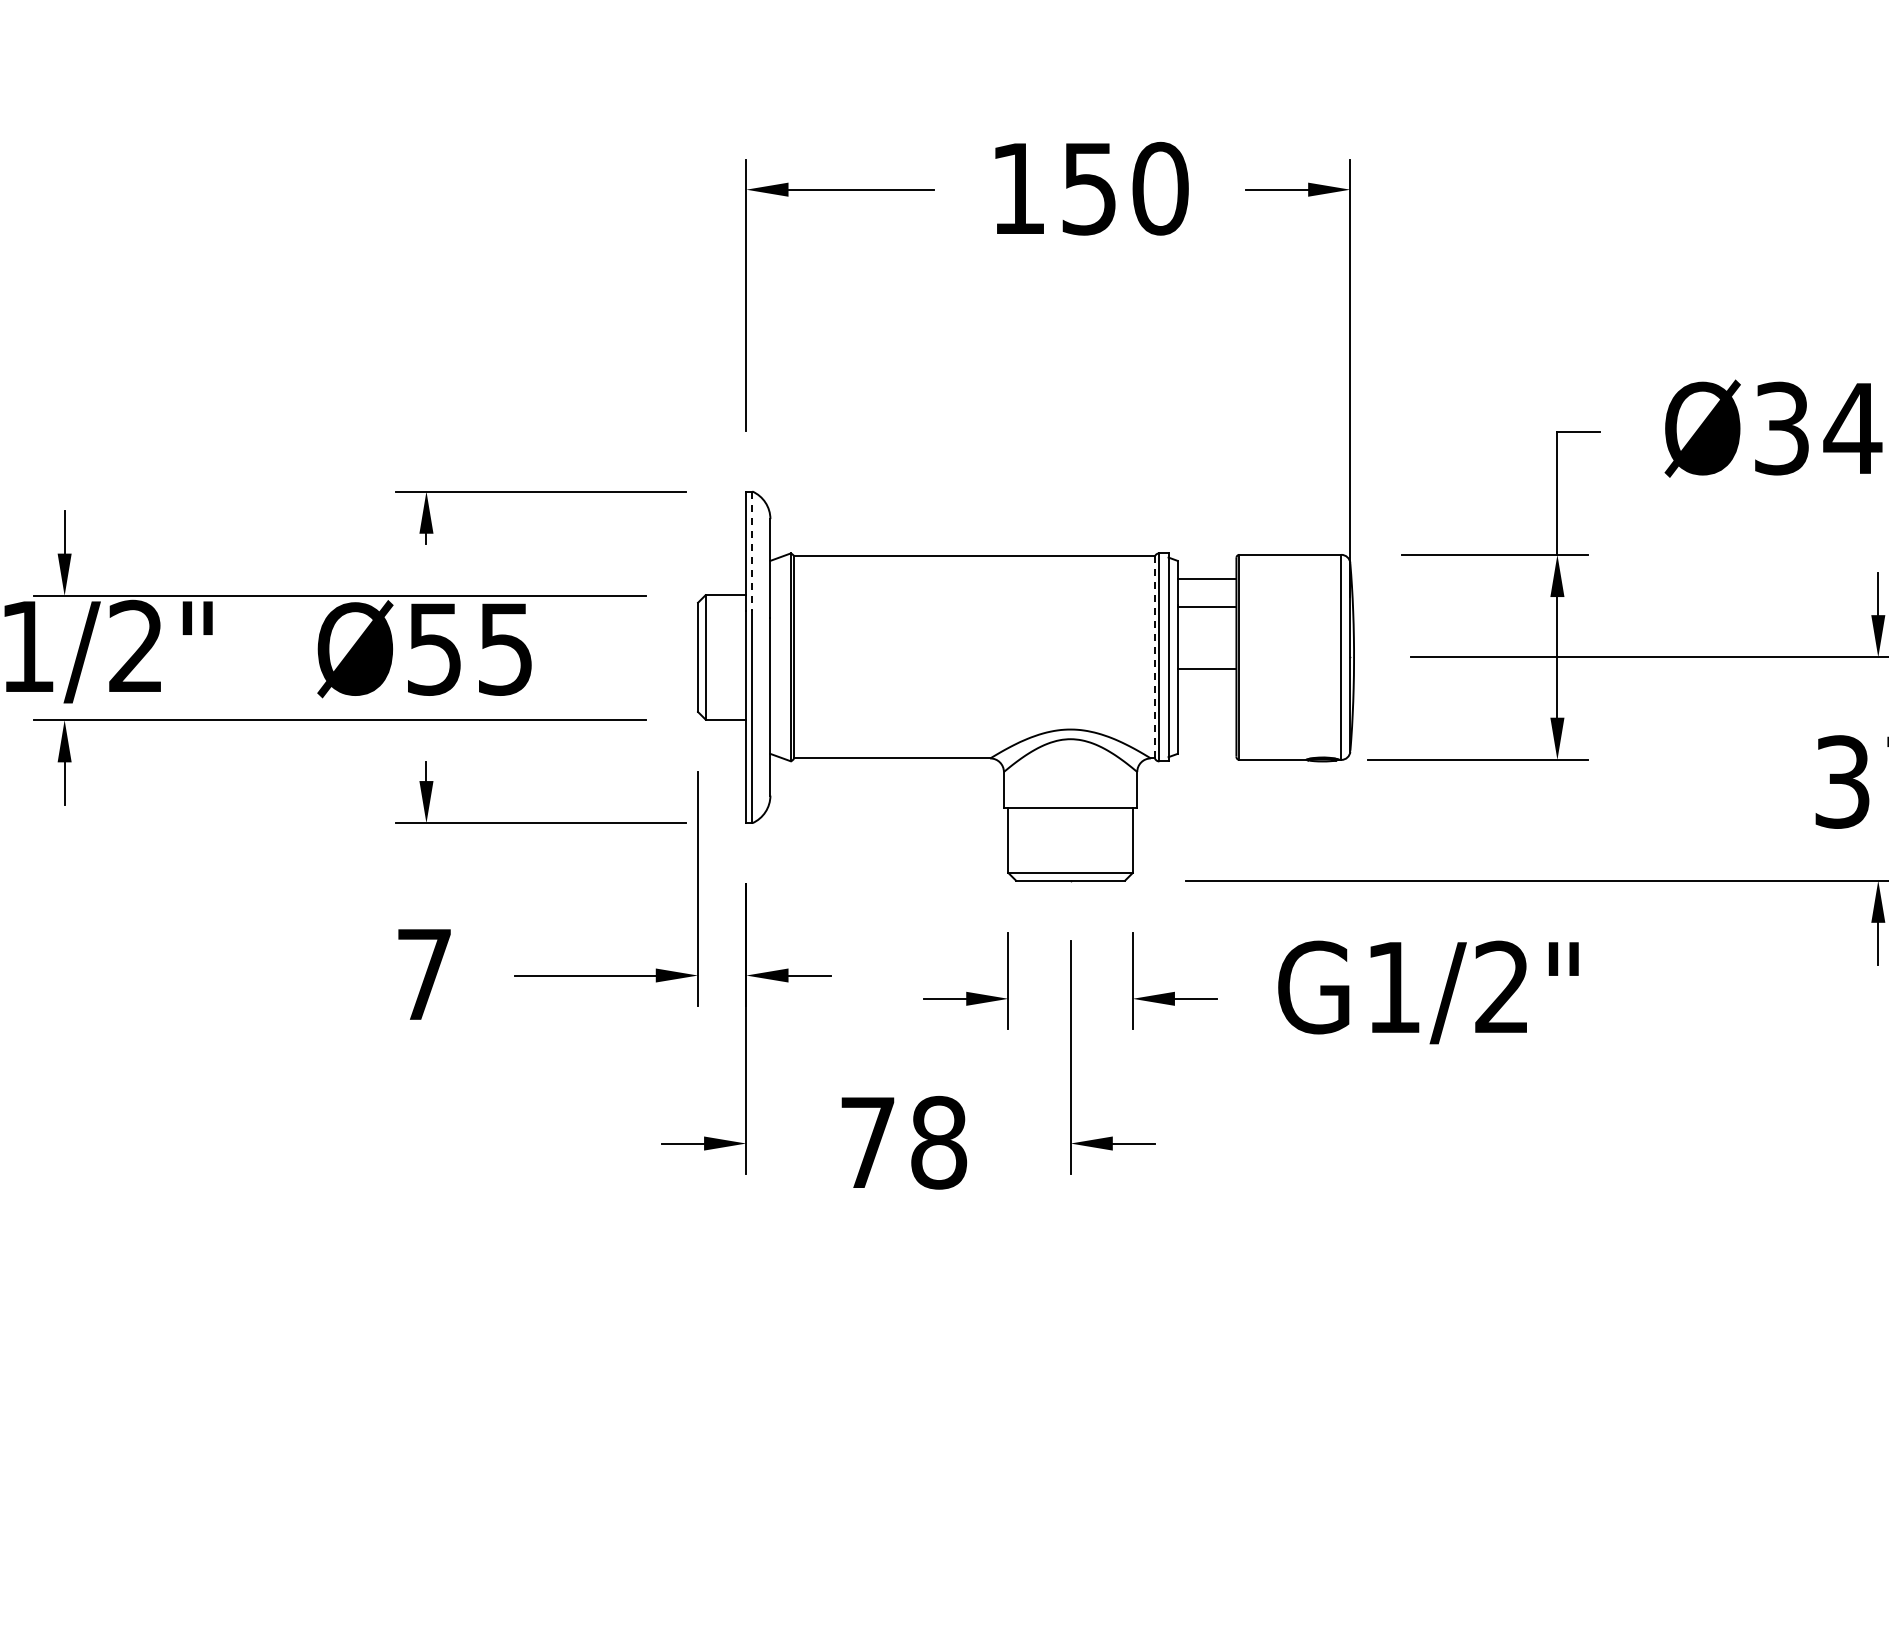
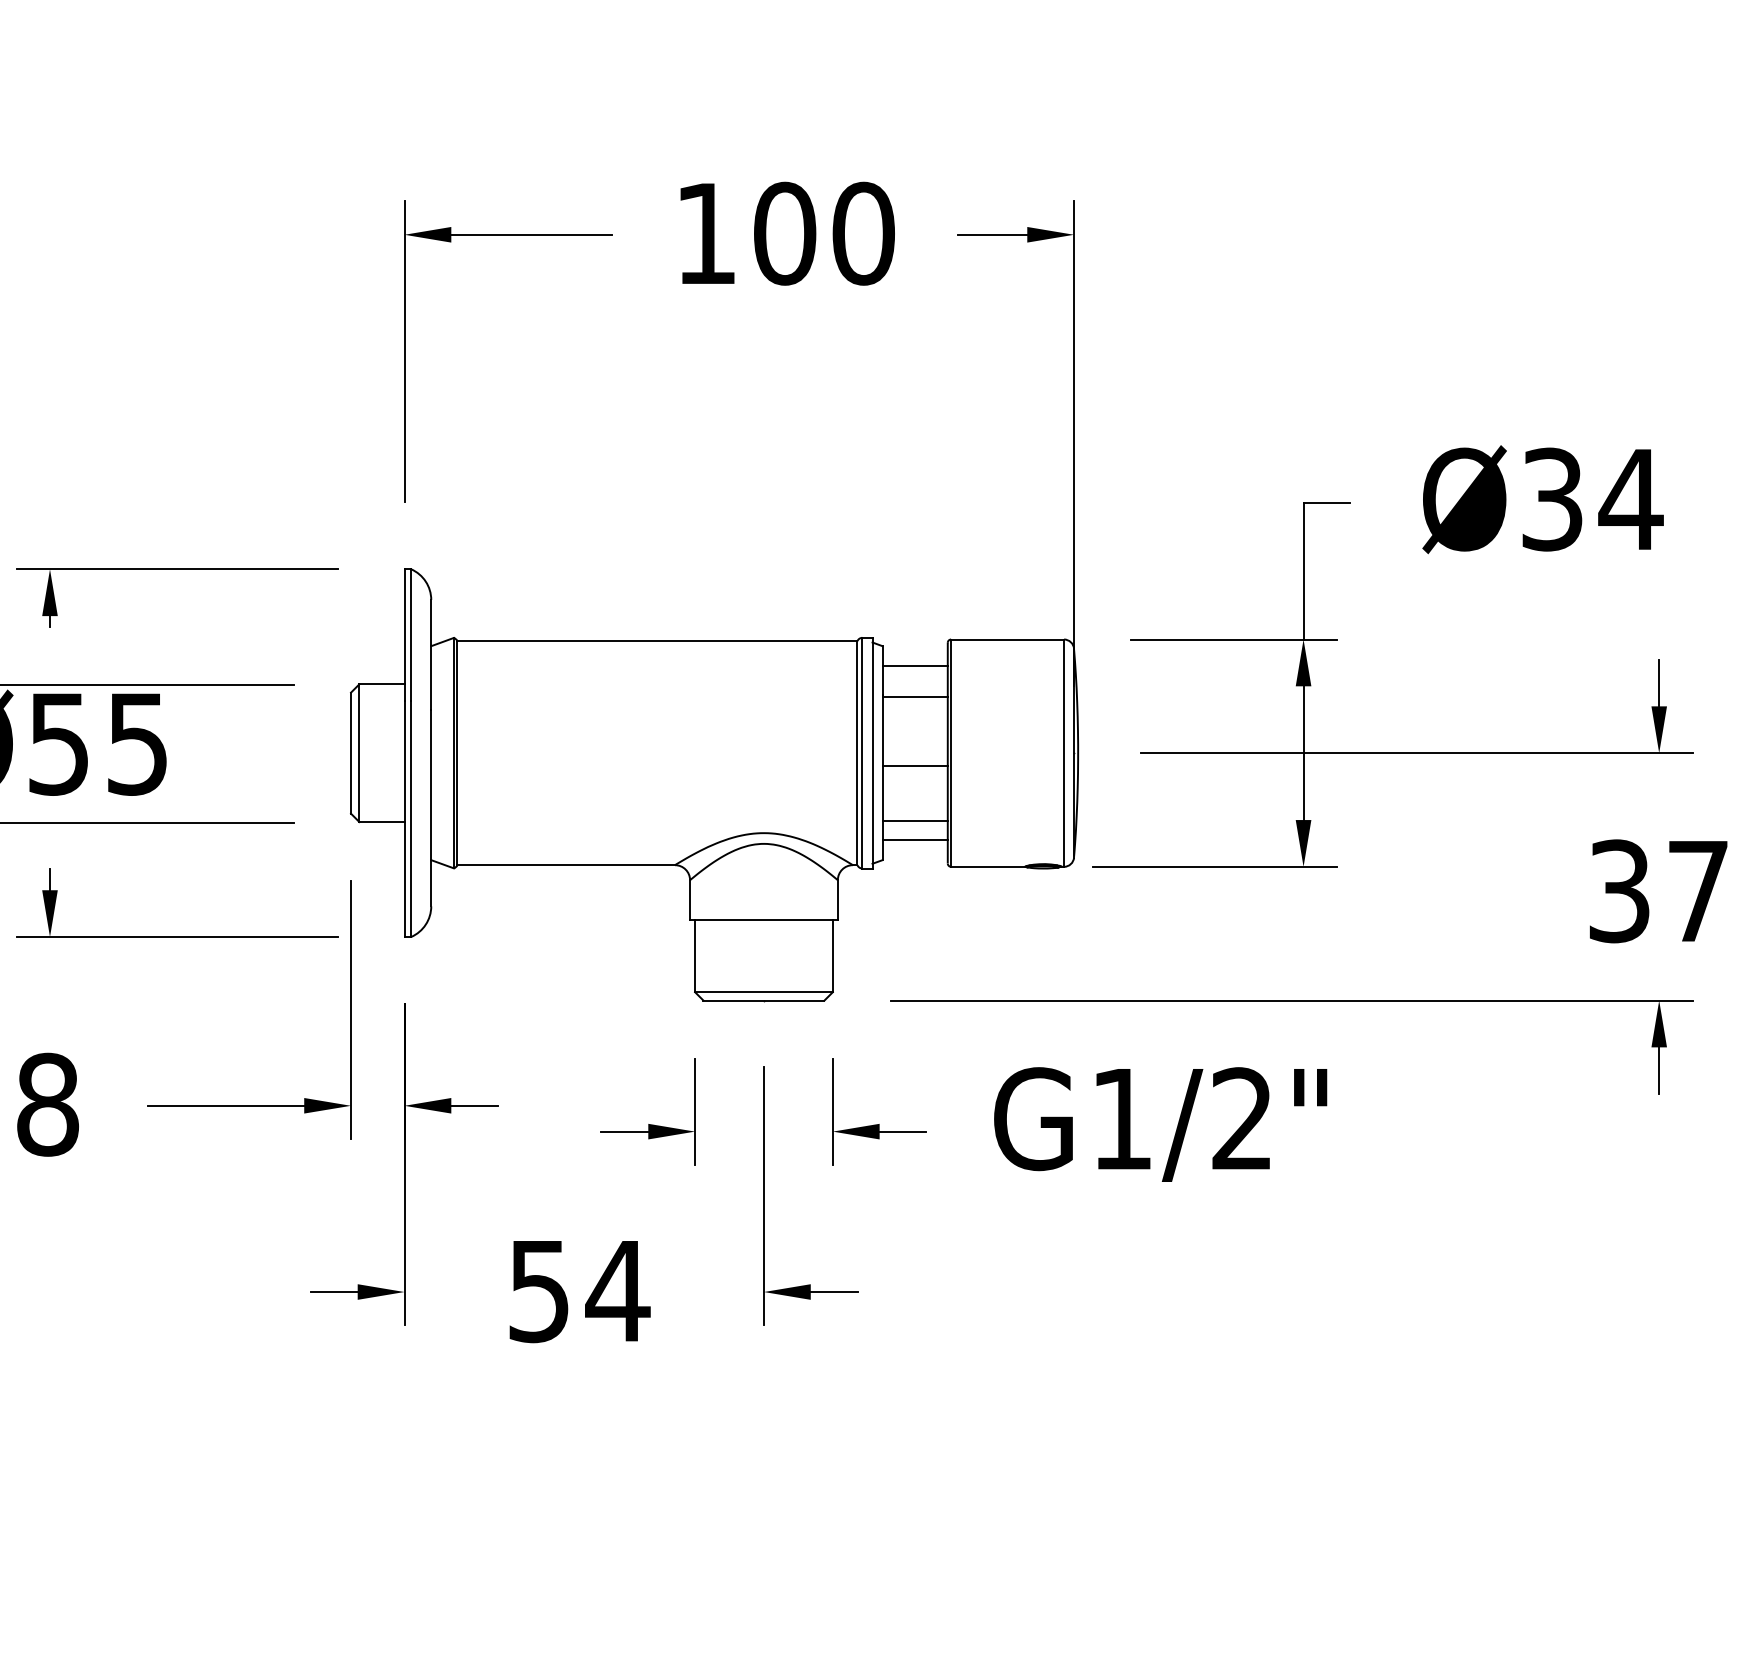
text: (1089, 188) -> (784, 233), 150 -> 100
line: (752, 551) -> (411, 635), dashed -> solid
line: (1154, 656) -> (856, 752), dashed -> solid
line: (1206, 718) -> (914, 820), added
line: (1206, 735) -> (914, 839), added
text: (424, 974) -> (47, 1104), 7 -> 8
text: (904, 1142) -> (579, 1290), 78 -> 54

